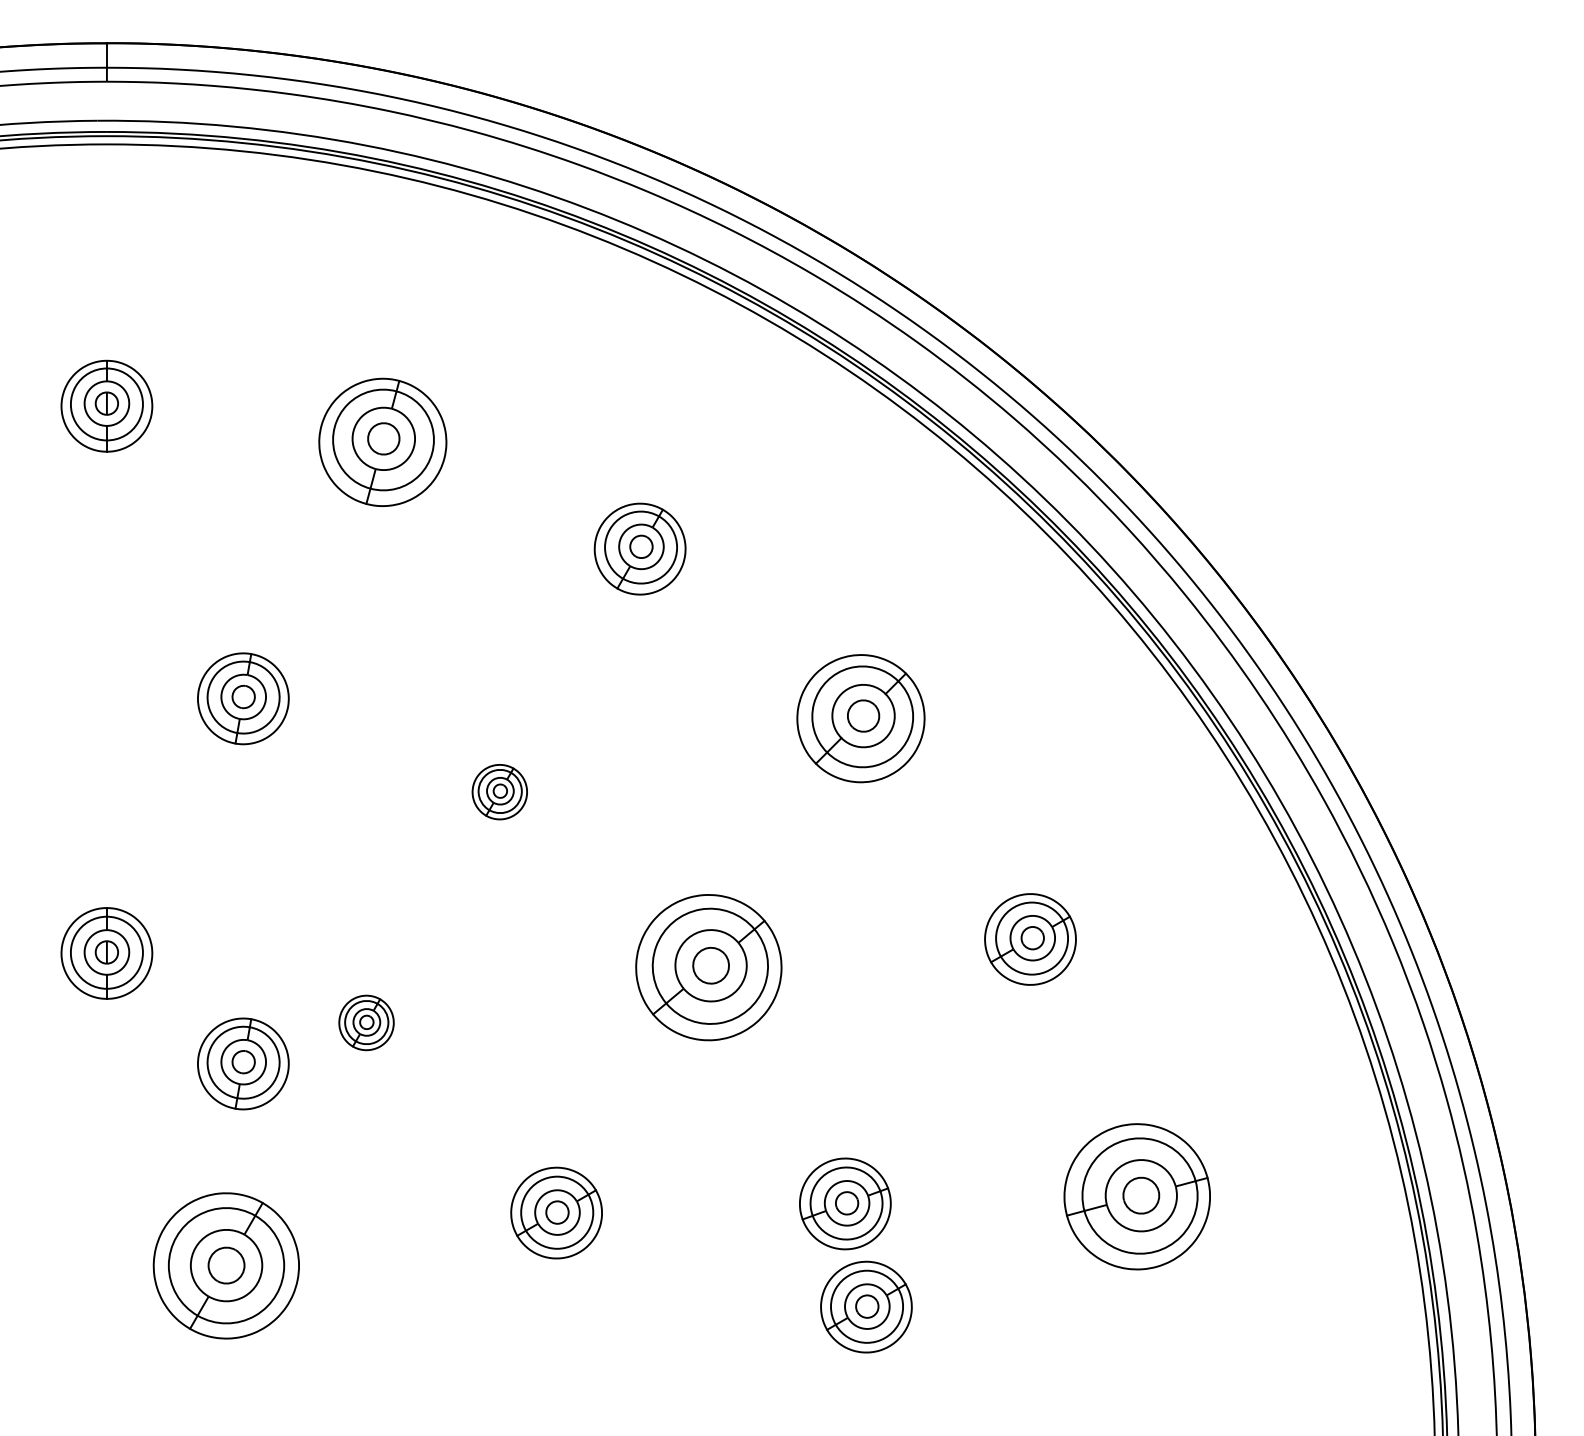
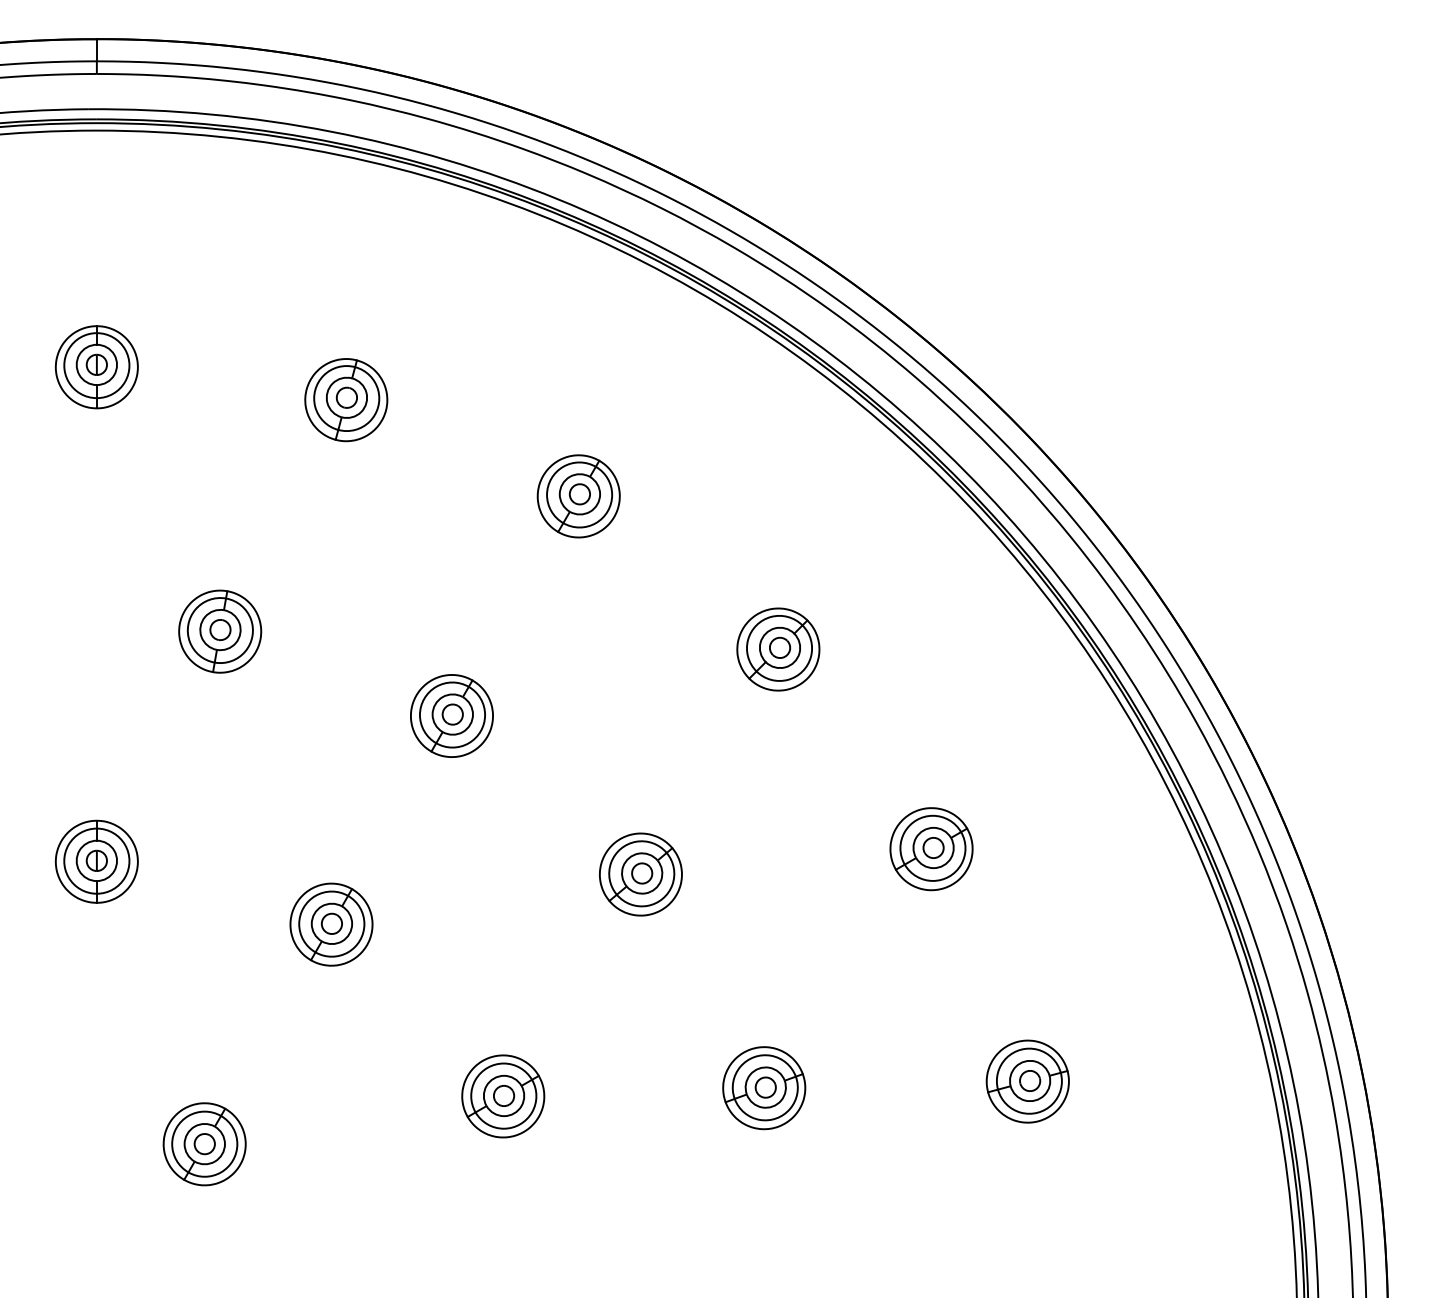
part: (383, 443) -> (346, 400), size x0.71
part: (861, 718) -> (778, 649), size x0.71
part: (499, 791) -> (451, 715), size x1.67
part: (708, 967) -> (640, 874), size x0.62
part: (366, 1022) -> (331, 924), size x1.67
part: (243, 1063) -> (220, 961), removed
part: (1136, 1196) -> (1027, 1081), size x0.62
part: (226, 1266) -> (204, 1144), size x0.62
part: (866, 1307) -> (783, 1181), removed

